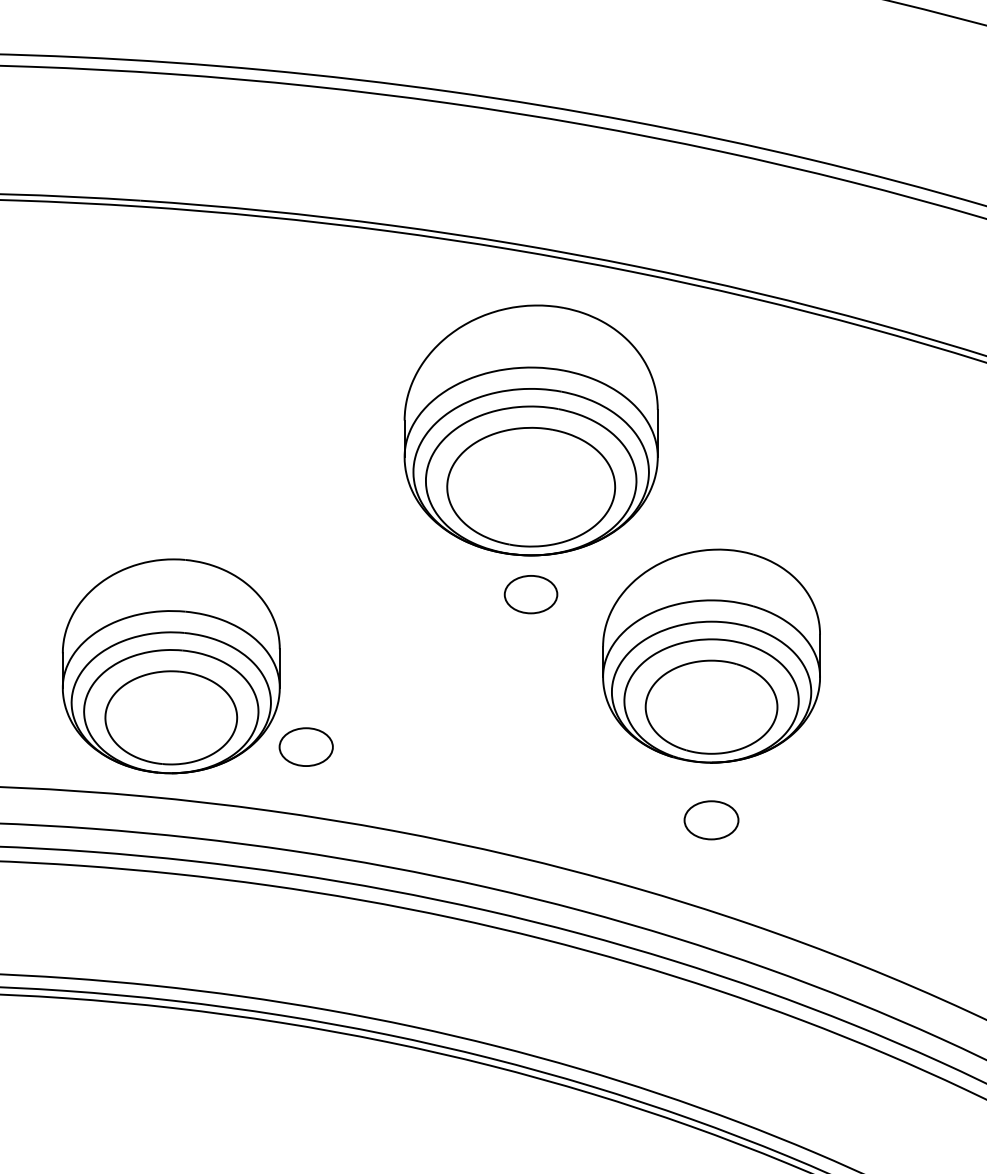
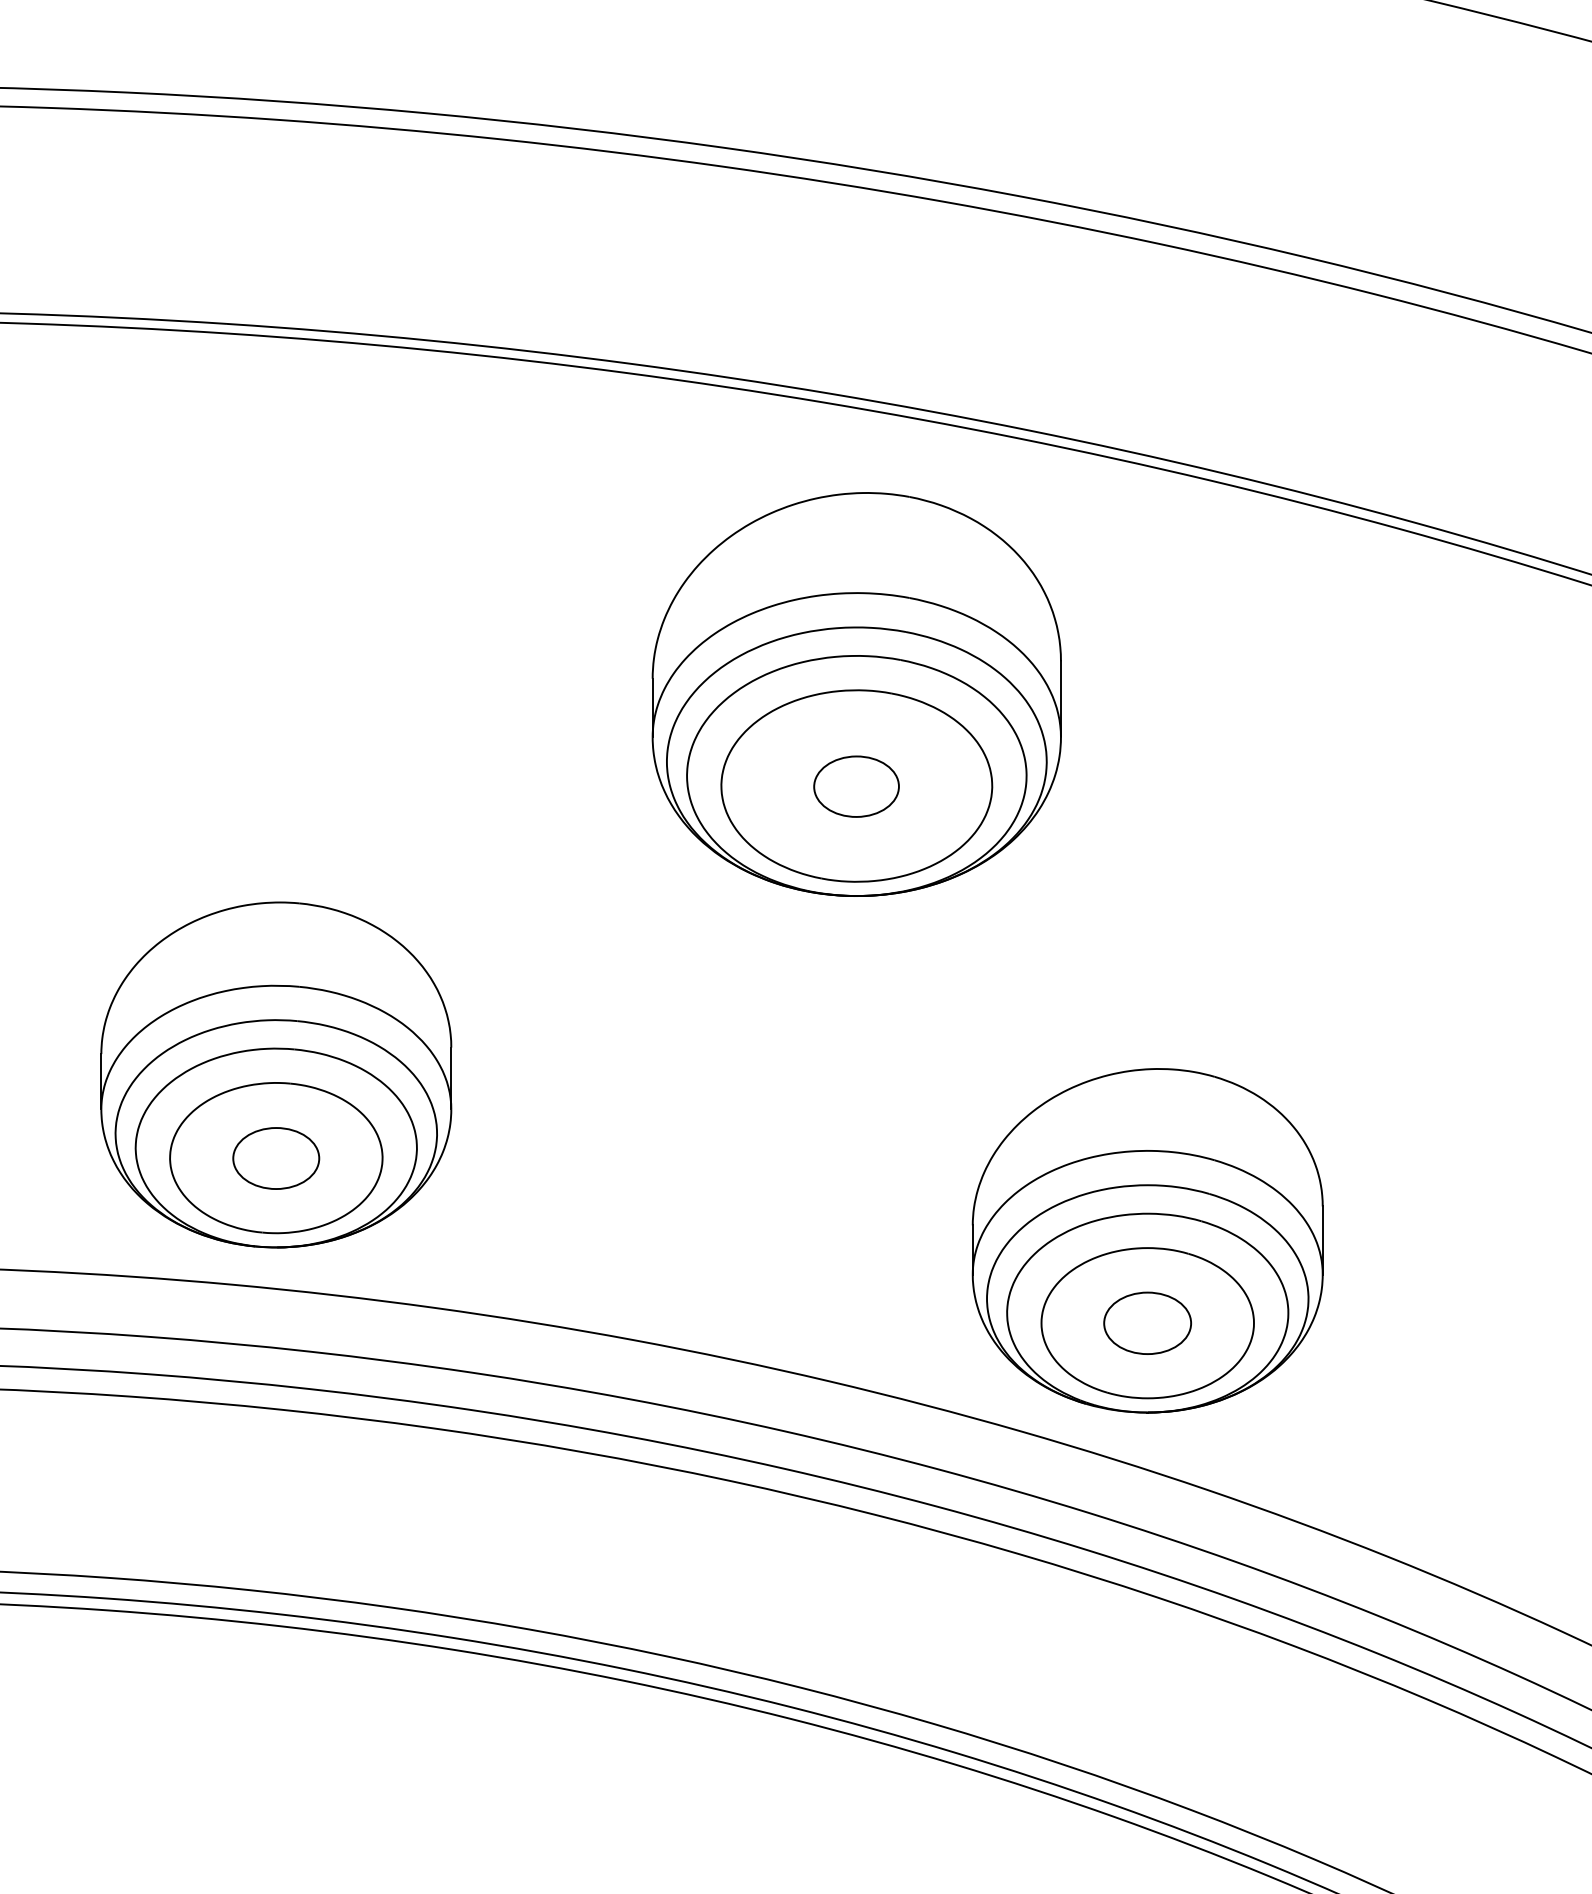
part: (530, 594) -> (855, 786), moved
part: (711, 655) -> (1147, 1239), moved
part: (305, 746) -> (275, 1157), moved

